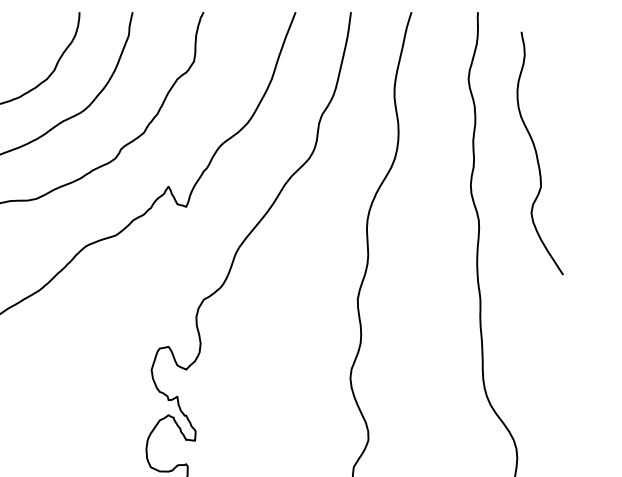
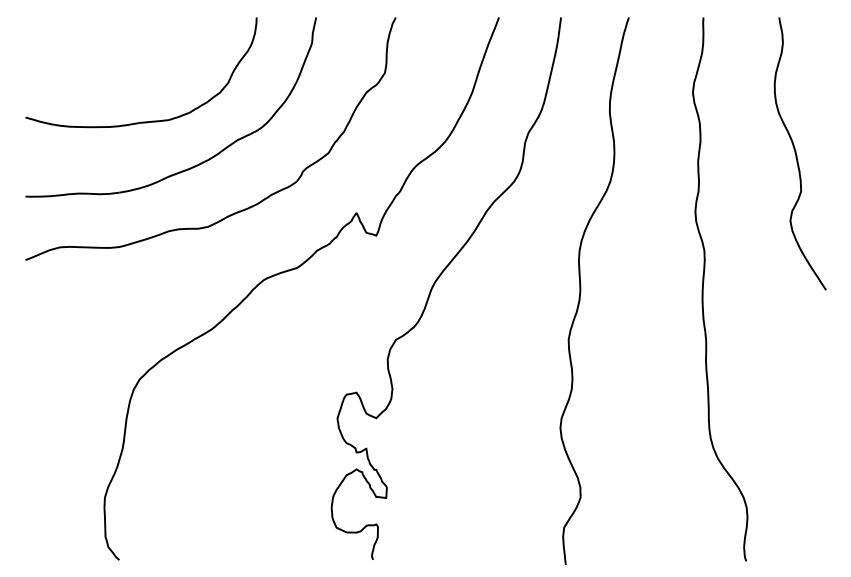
curve: (537, 154) -> (797, 155), moved

